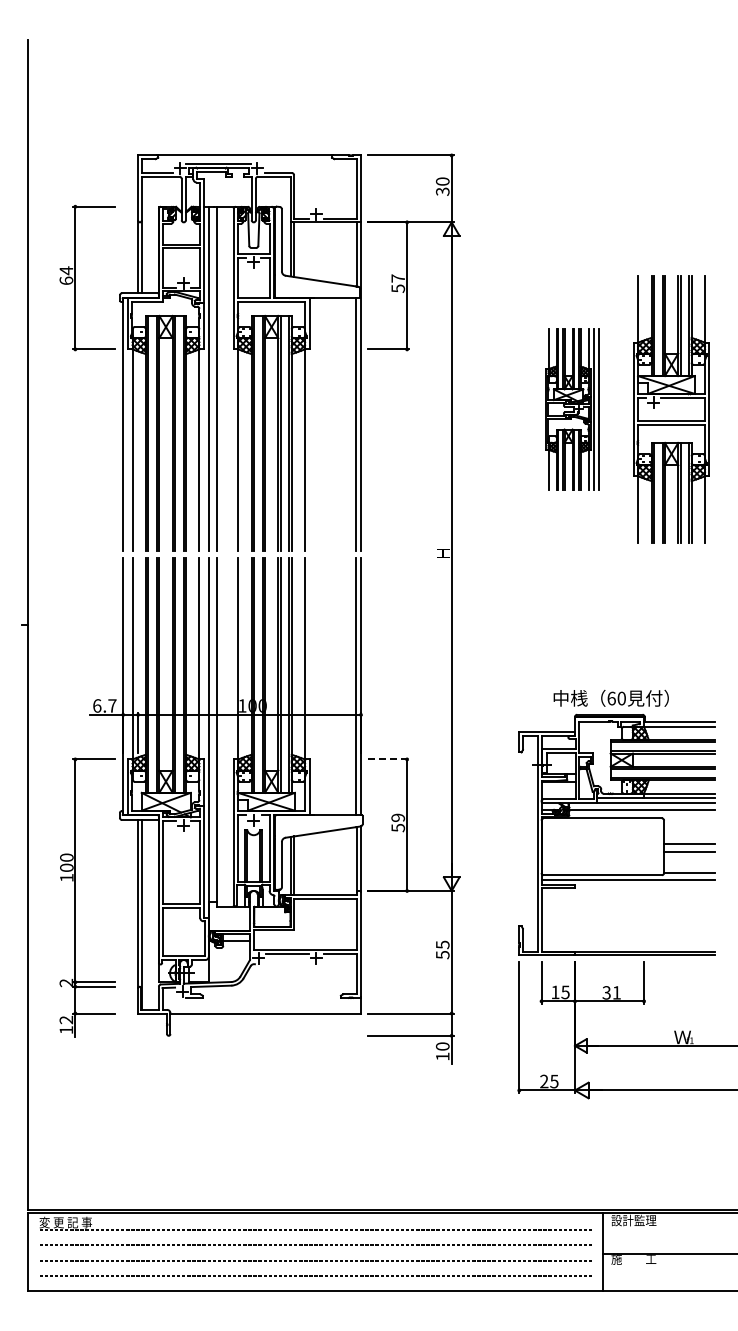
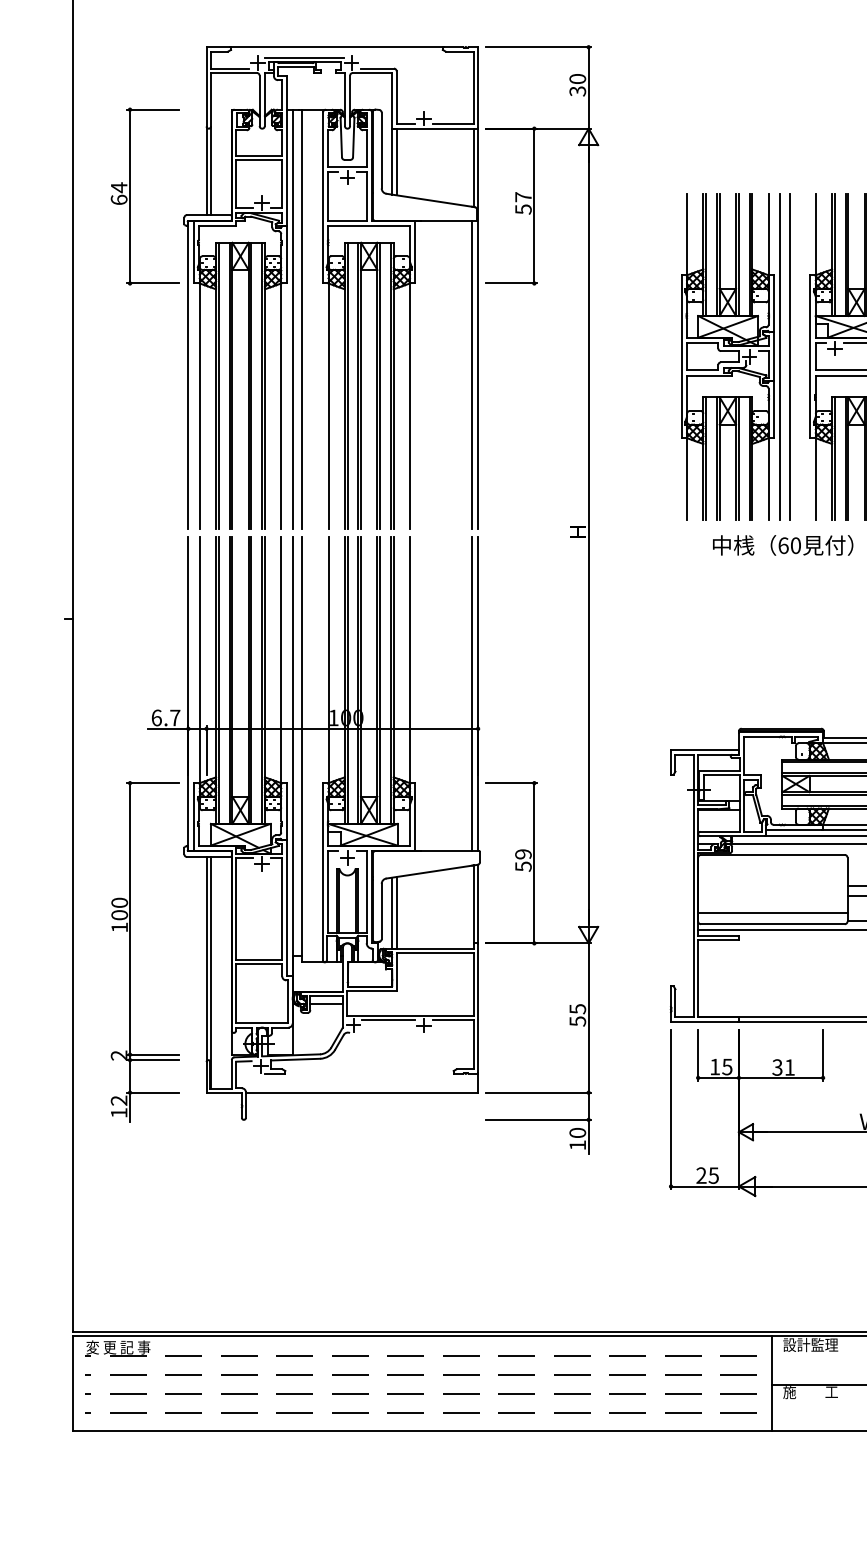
part: (572, 409) -> (735, 356), size x1.67
text: (610, 697) -> (782, 544), moved
line: (388, 759) -> (511, 783), dashed -> solid
line: (602, 866) -> (772, 913), added

